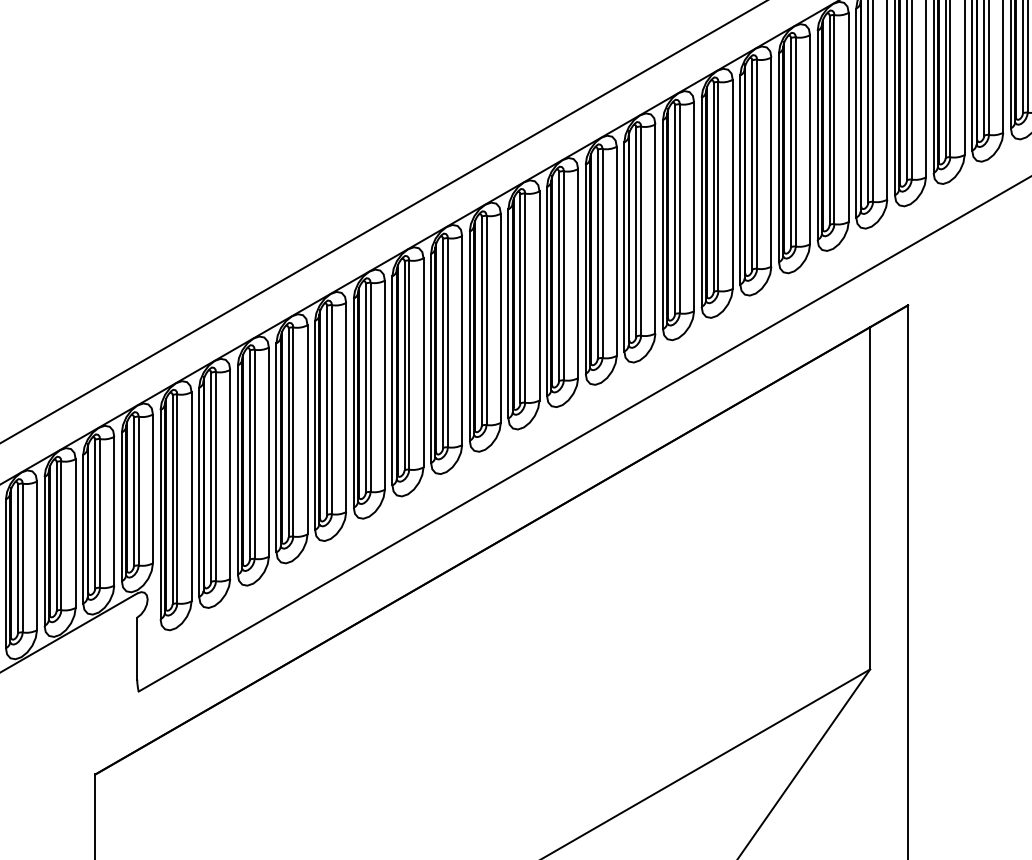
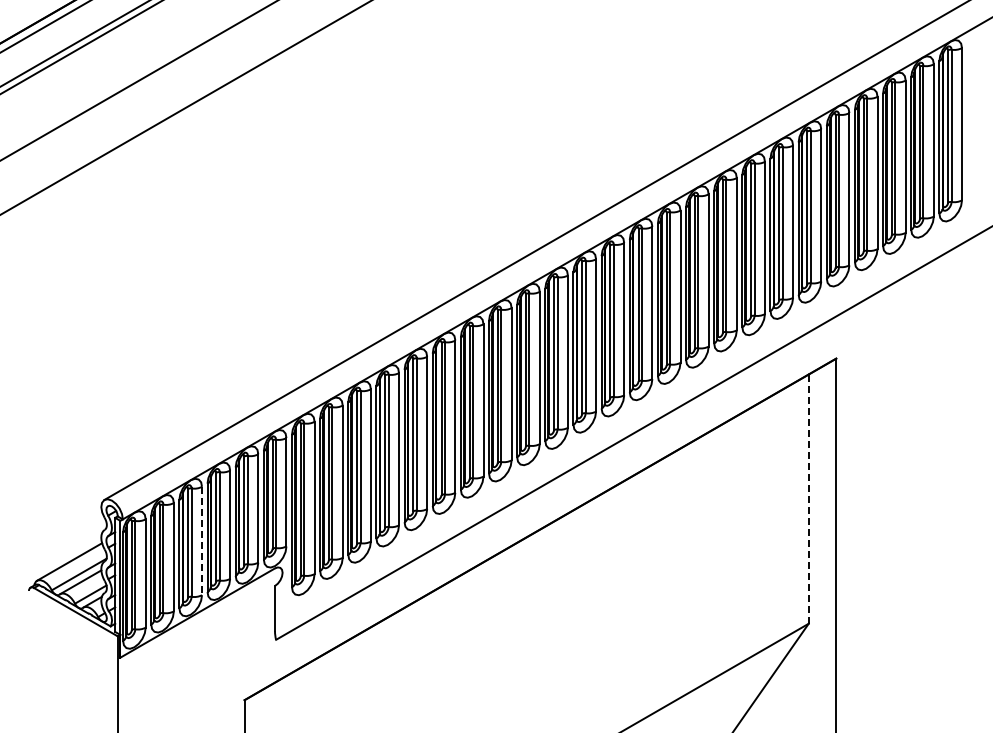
line: (869, 498) -> (808, 499), solid -> dashed
line: (37, 556) -> (202, 541), solid -> dashed

